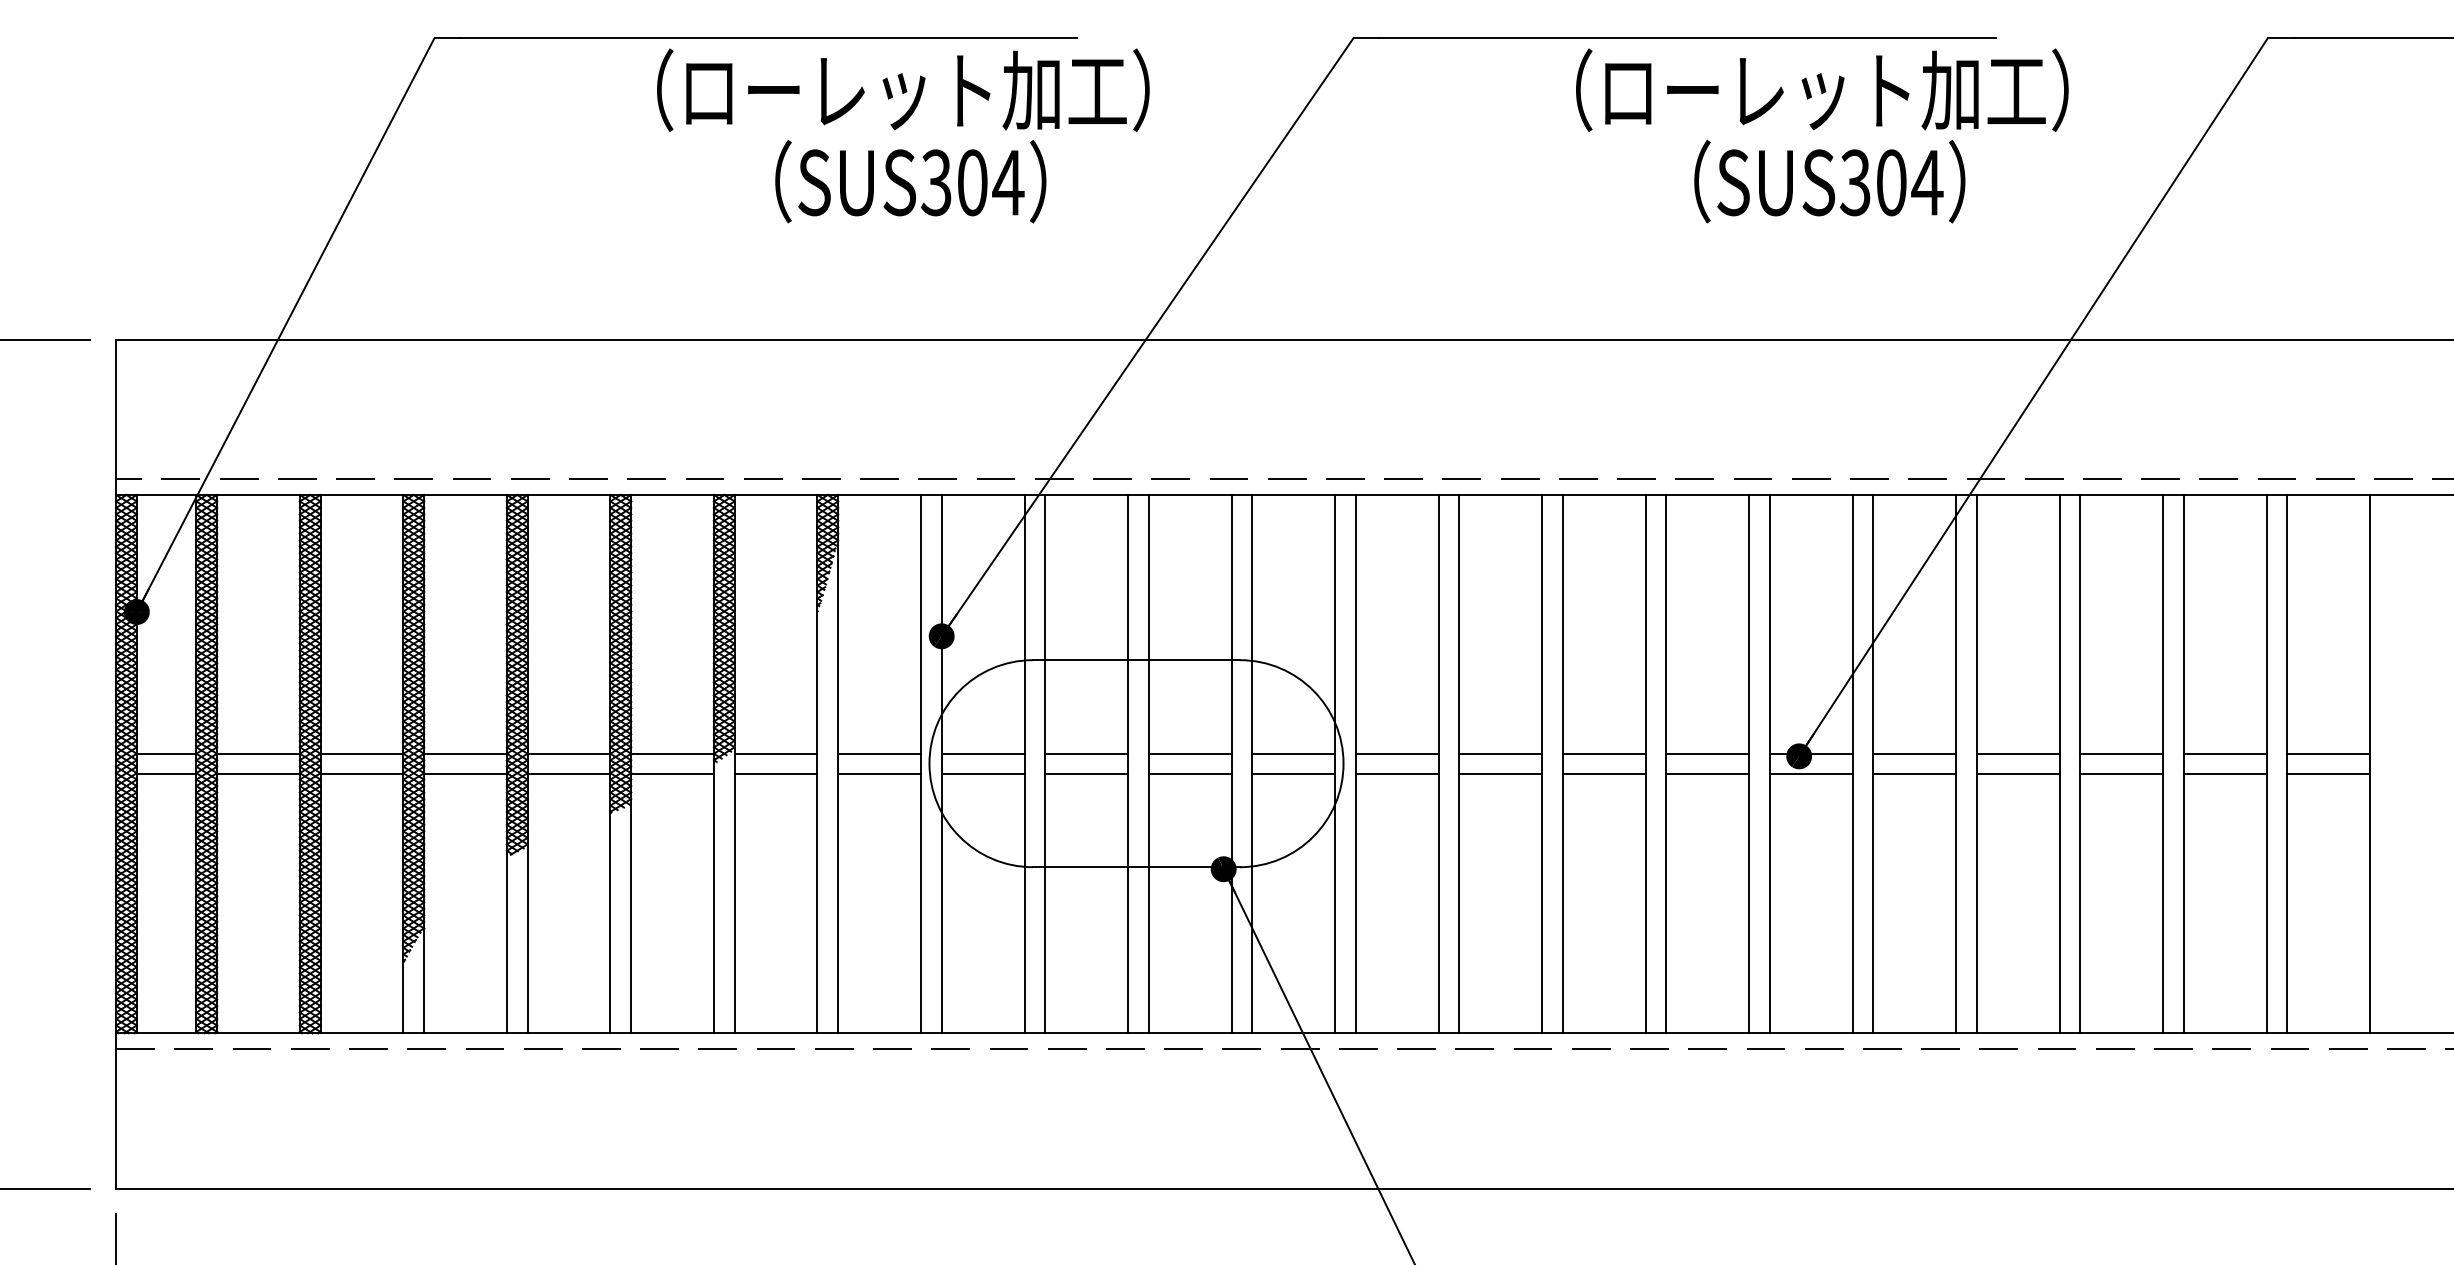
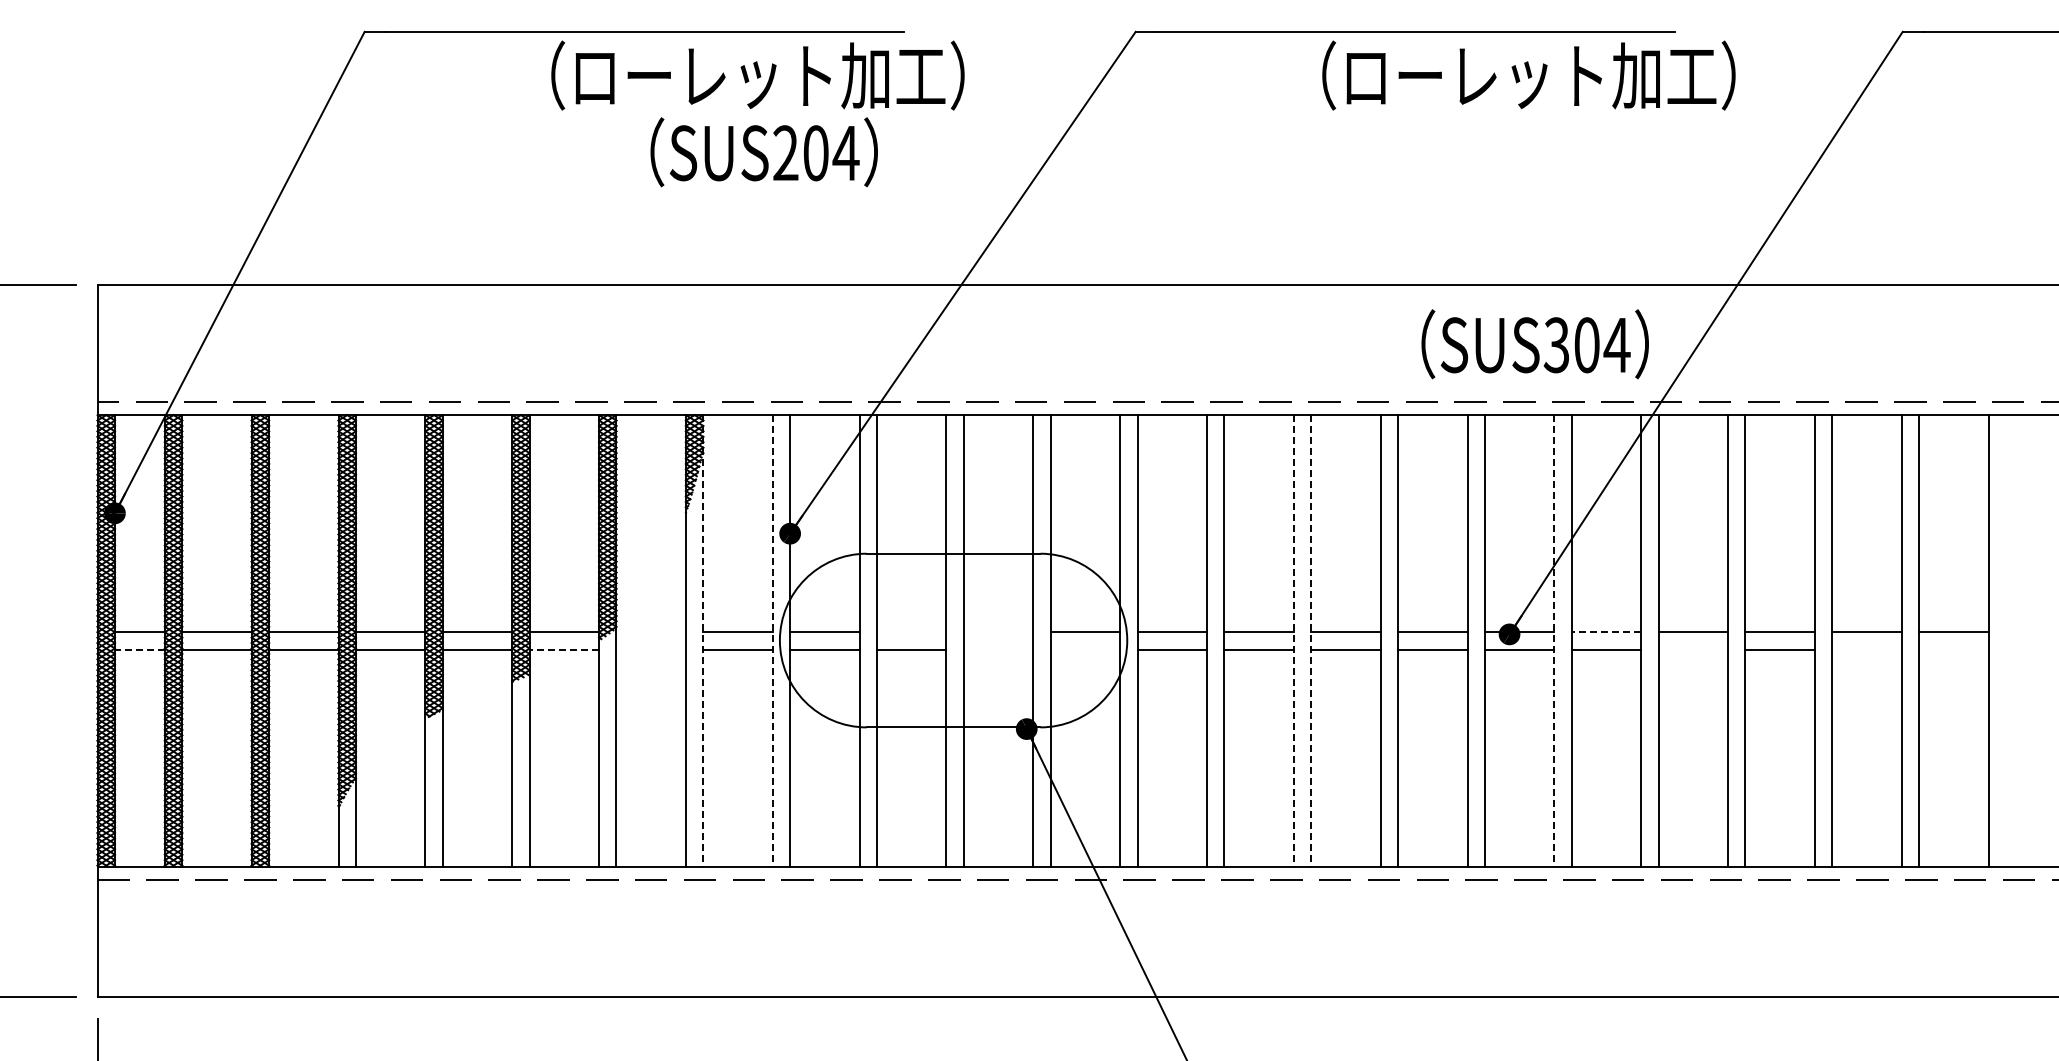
text: (1828, 181) -> (1534, 344), moved
text: (936, 183) -> (785, 153), SUS304 -> SUS204
line: (775, 754) -> (650, 632), removed
line: (1086, 754) -> (911, 632), removed
line: (1190, 754) -> (998, 632), removed
line: (1914, 754) -> (1606, 632), solid -> dashed
line: (838, 763) -> (703, 640), solid -> dashed
line: (920, 763) -> (772, 640), solid -> dashed
line: (1541, 763) -> (1293, 640), solid -> dashed
line: (1563, 763) -> (1311, 640), solid -> dashed
line: (1852, 763) -> (1554, 640), solid -> dashed
line: (166, 774) -> (139, 649), solid -> dashed
line: (672, 774) -> (564, 649), solid -> dashed
line: (775, 774) -> (650, 649), removed
line: (1190, 774) -> (998, 649), removed
line: (1293, 774) -> (1085, 649), removed
line: (2018, 774) -> (1693, 649), removed
line: (2224, 774) -> (1866, 649), removed
line: (2328, 774) -> (1953, 649), removed

